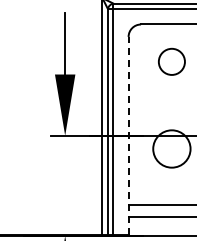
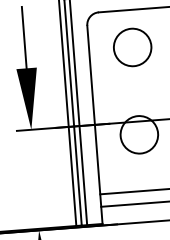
circle: (171, 61) -> (132, 47), size x1.43
line: (128, 135) -> (94, 124), dashed -> solid

